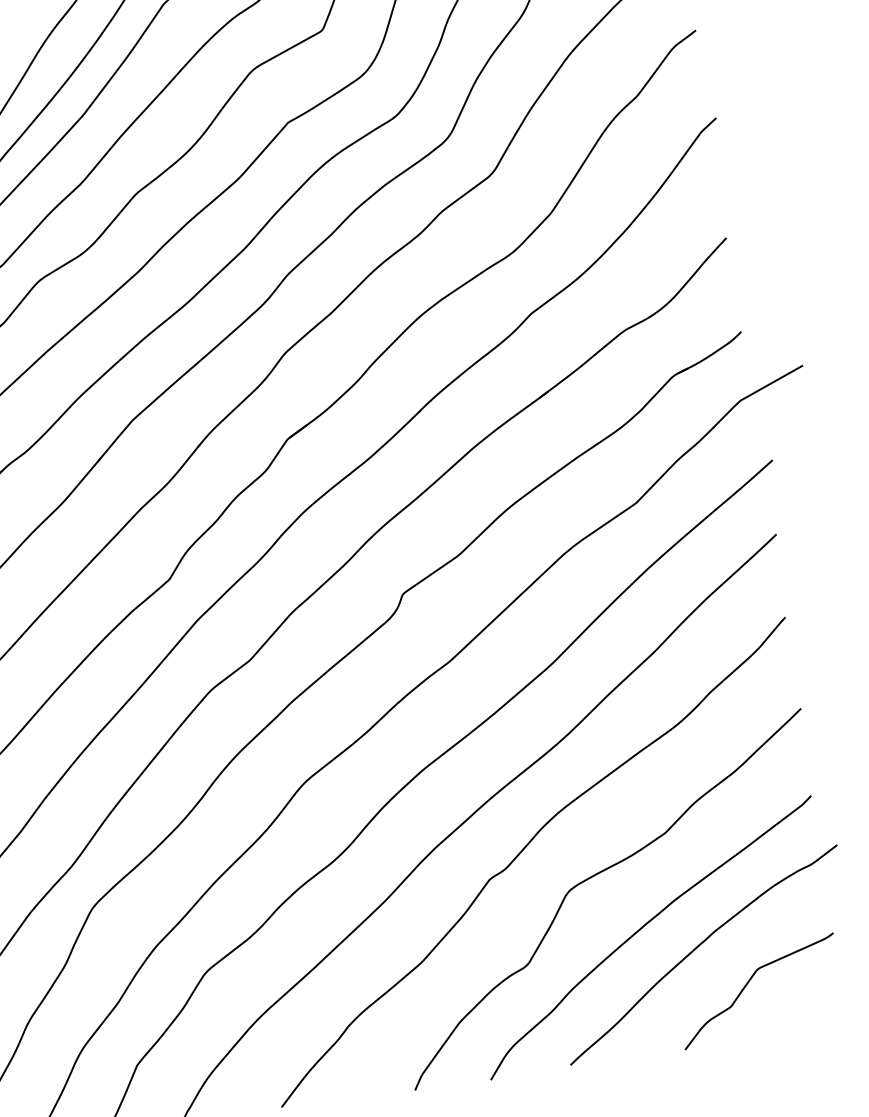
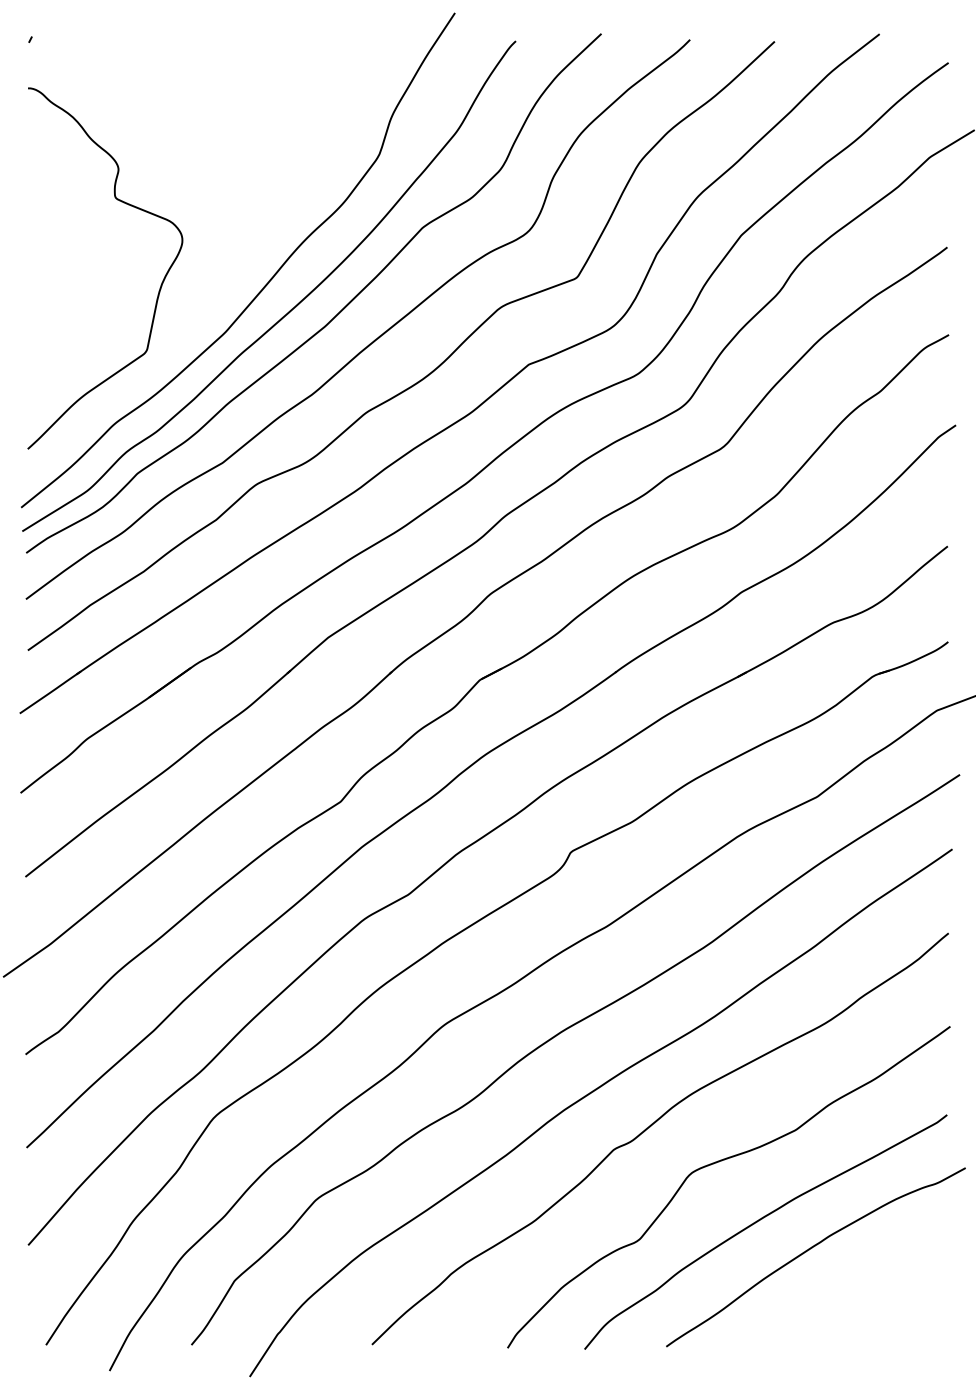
curve: (748, 983) -> (856, 1292), removed

